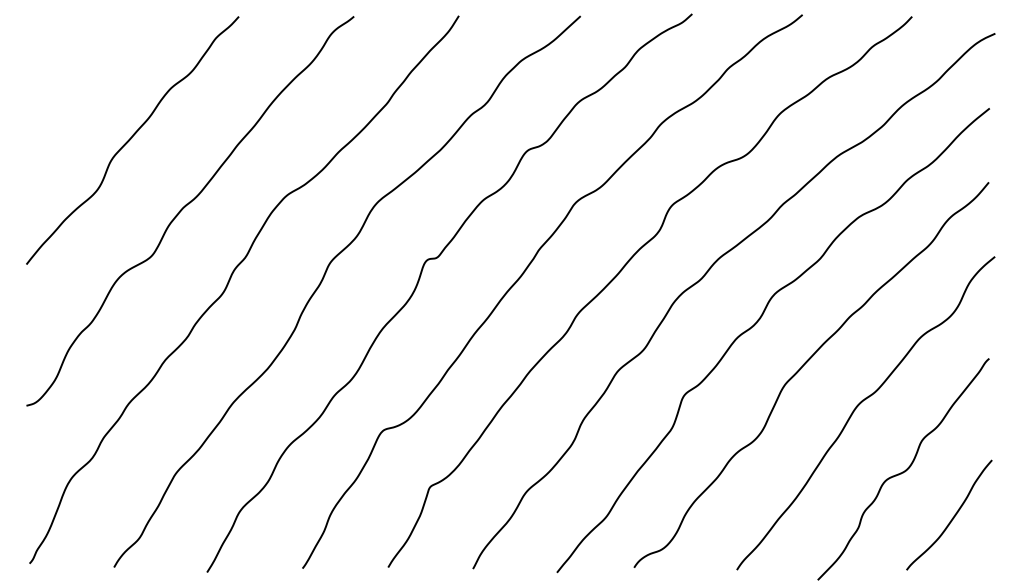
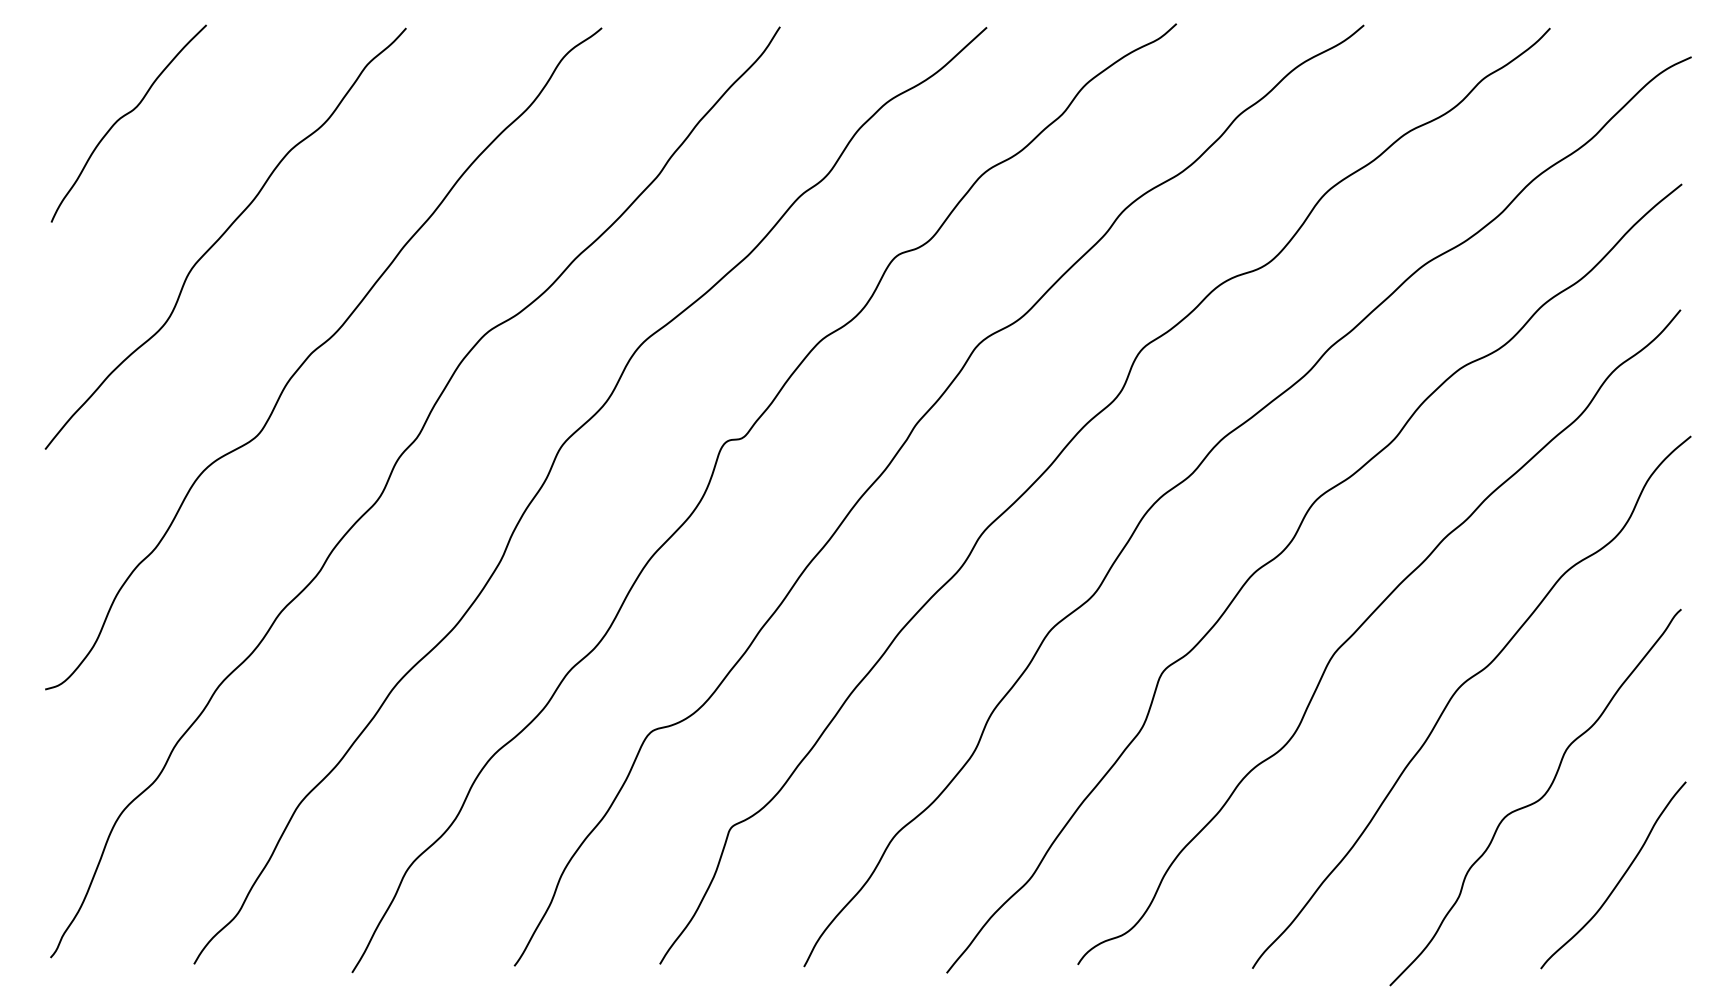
curve: (74, 68) -> (126, 116), added

